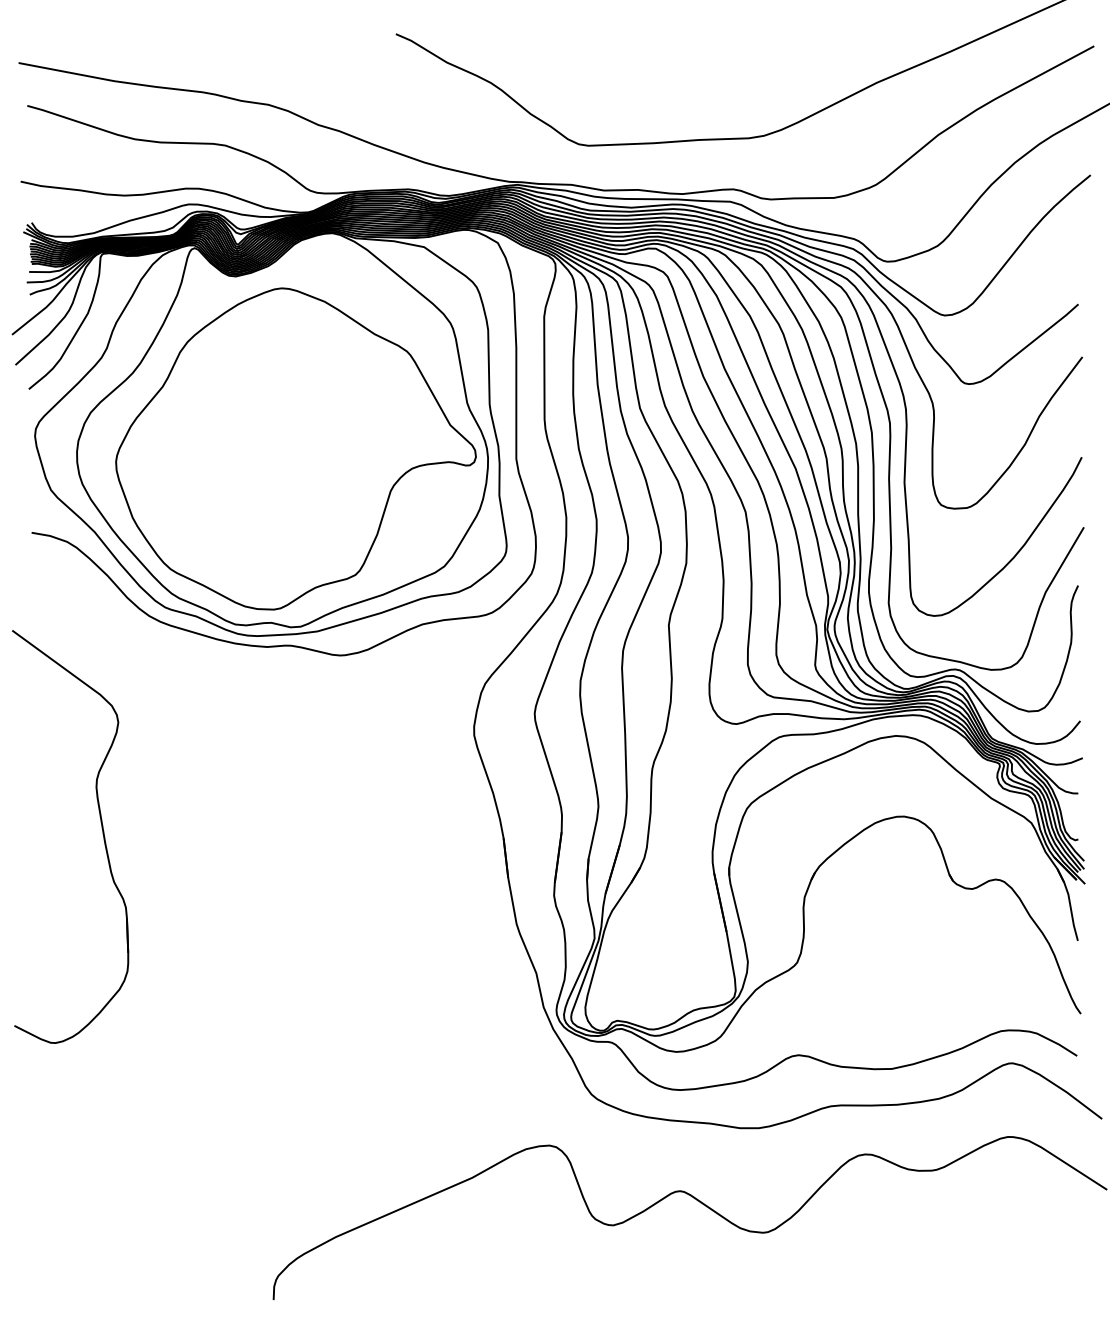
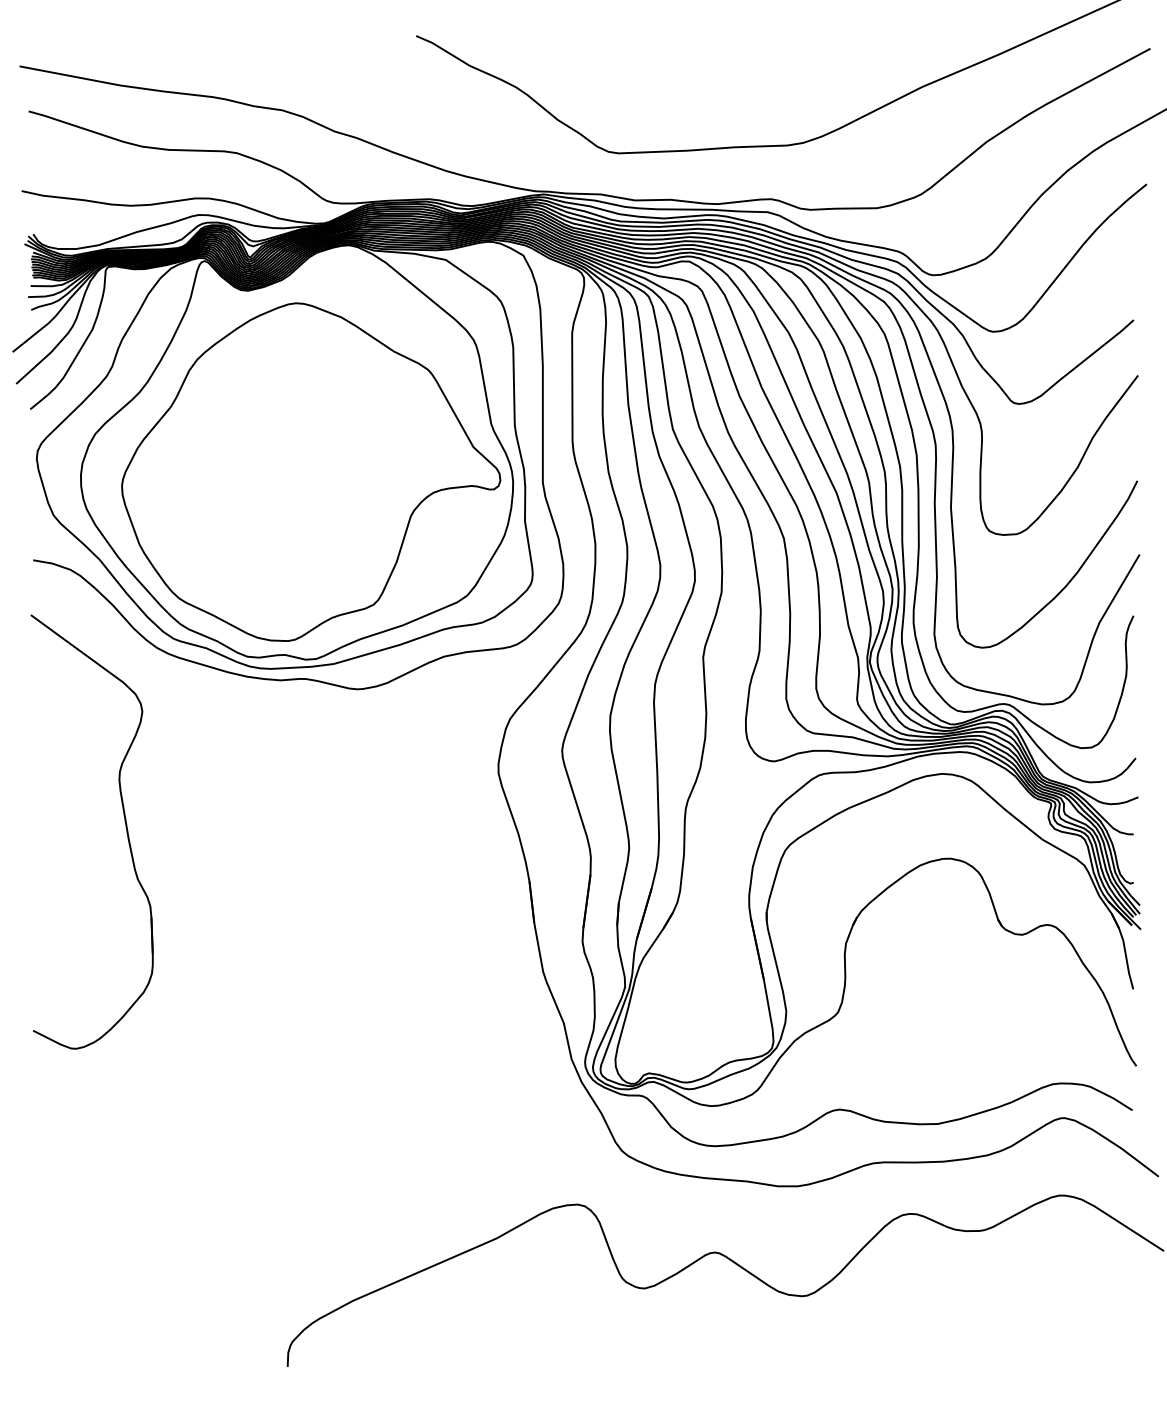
part: (102, 832) -> (125, 827), moved

